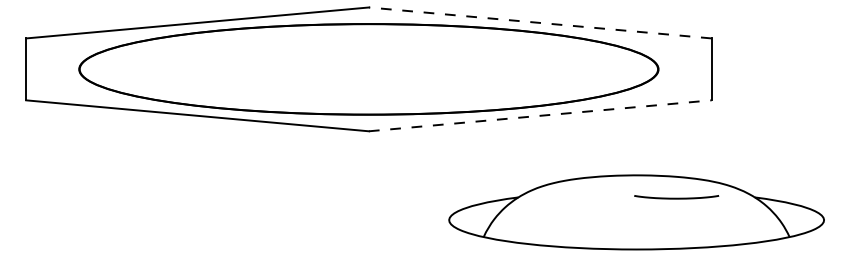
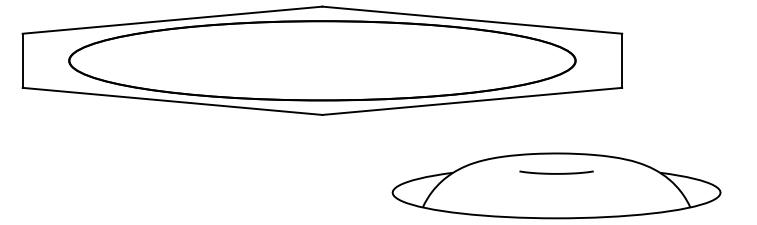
line: (539, 23) -> (471, 20), dashed -> solid
line: (540, 115) -> (472, 101), dashed -> solid
curve: (676, 198) -> (556, 173), moved

